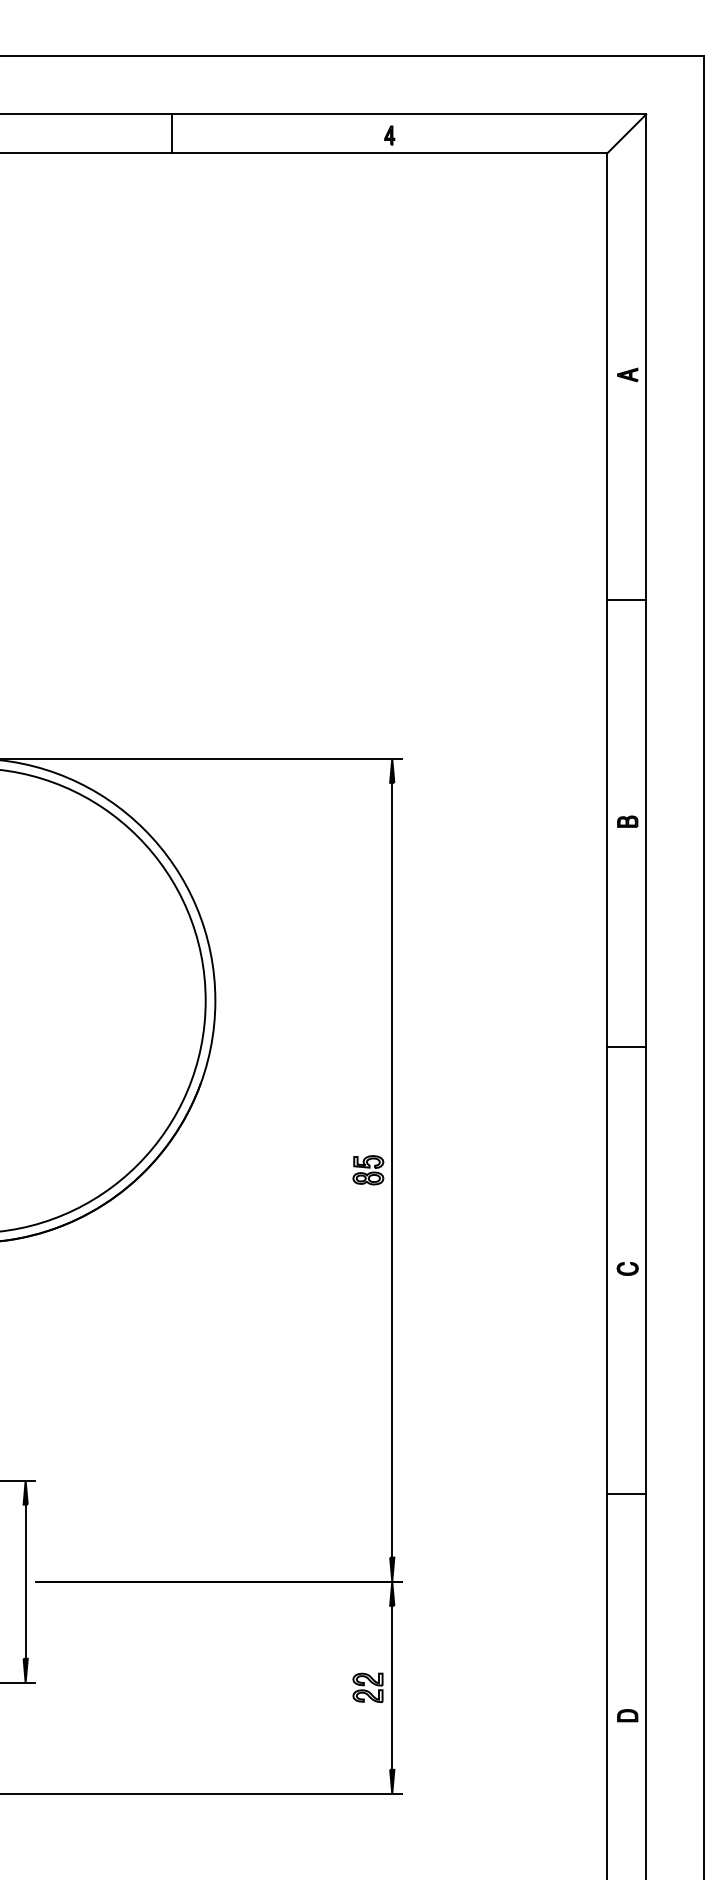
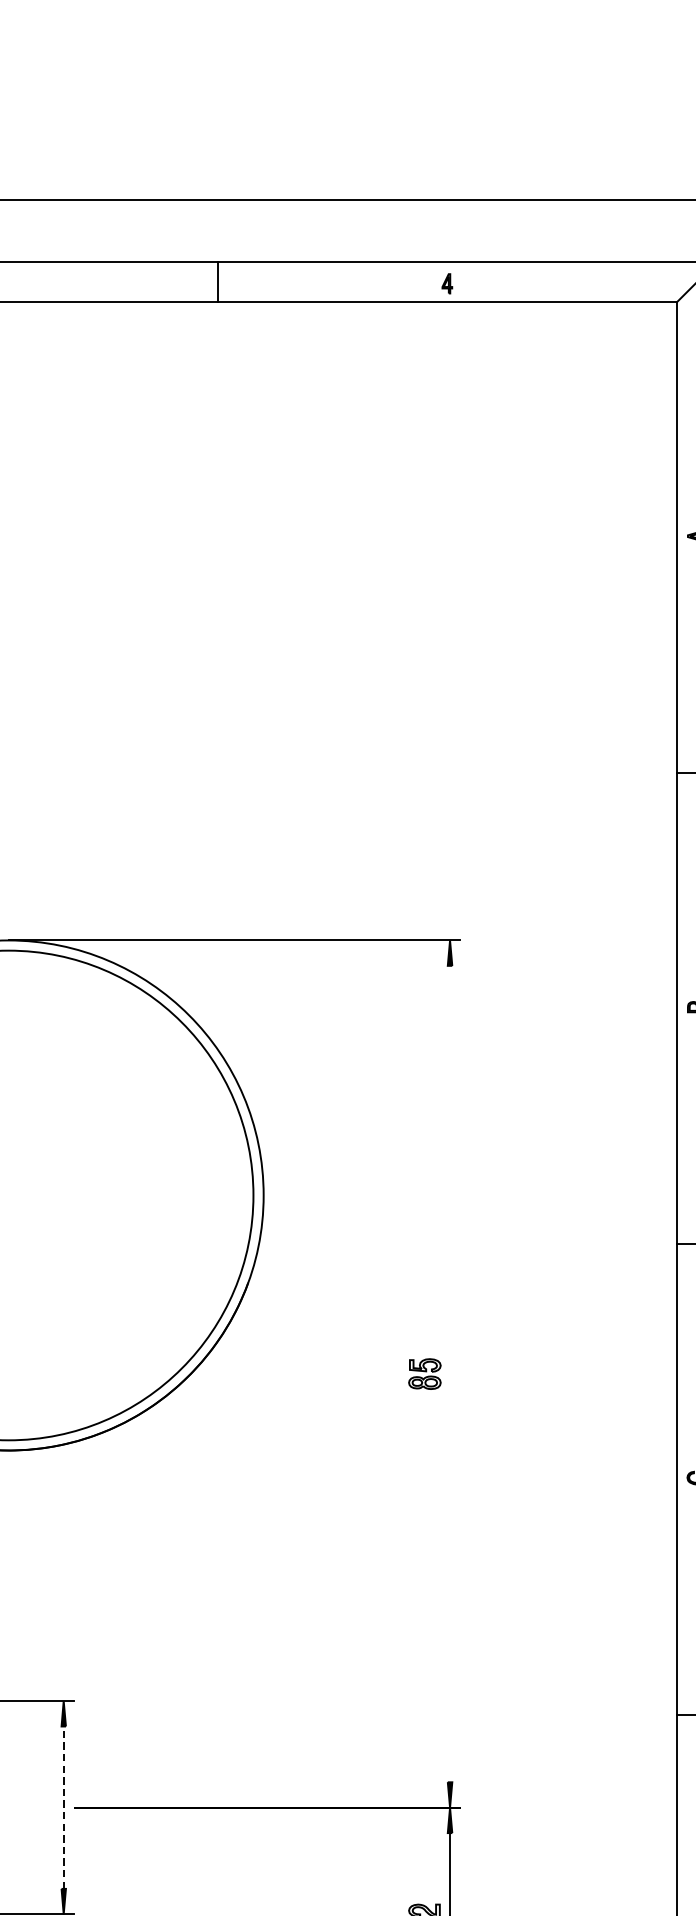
line: (392, 1169) -> (450, 1373), removed
line: (25, 1581) -> (63, 1807), solid -> dashed

